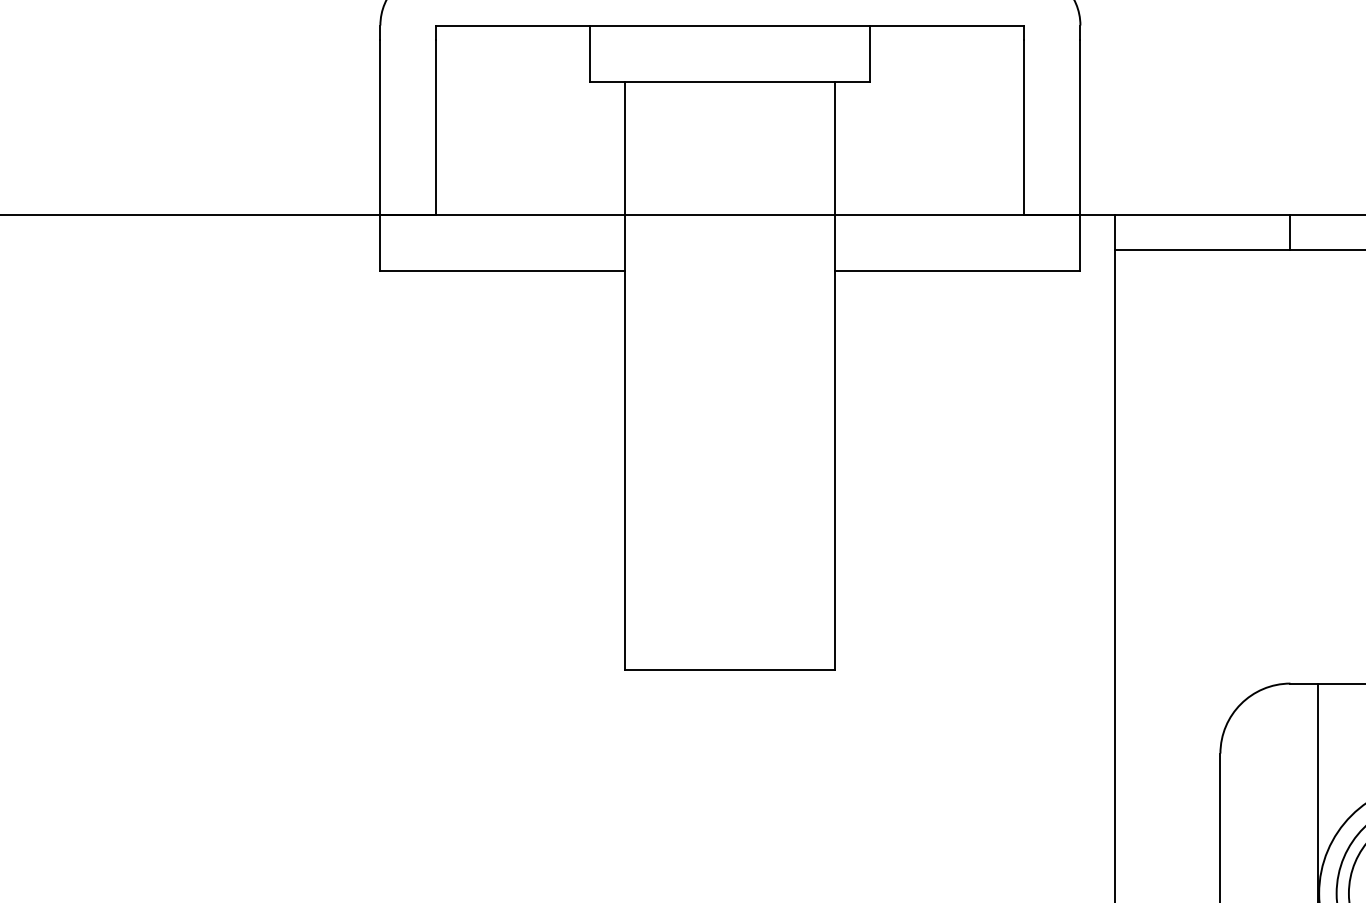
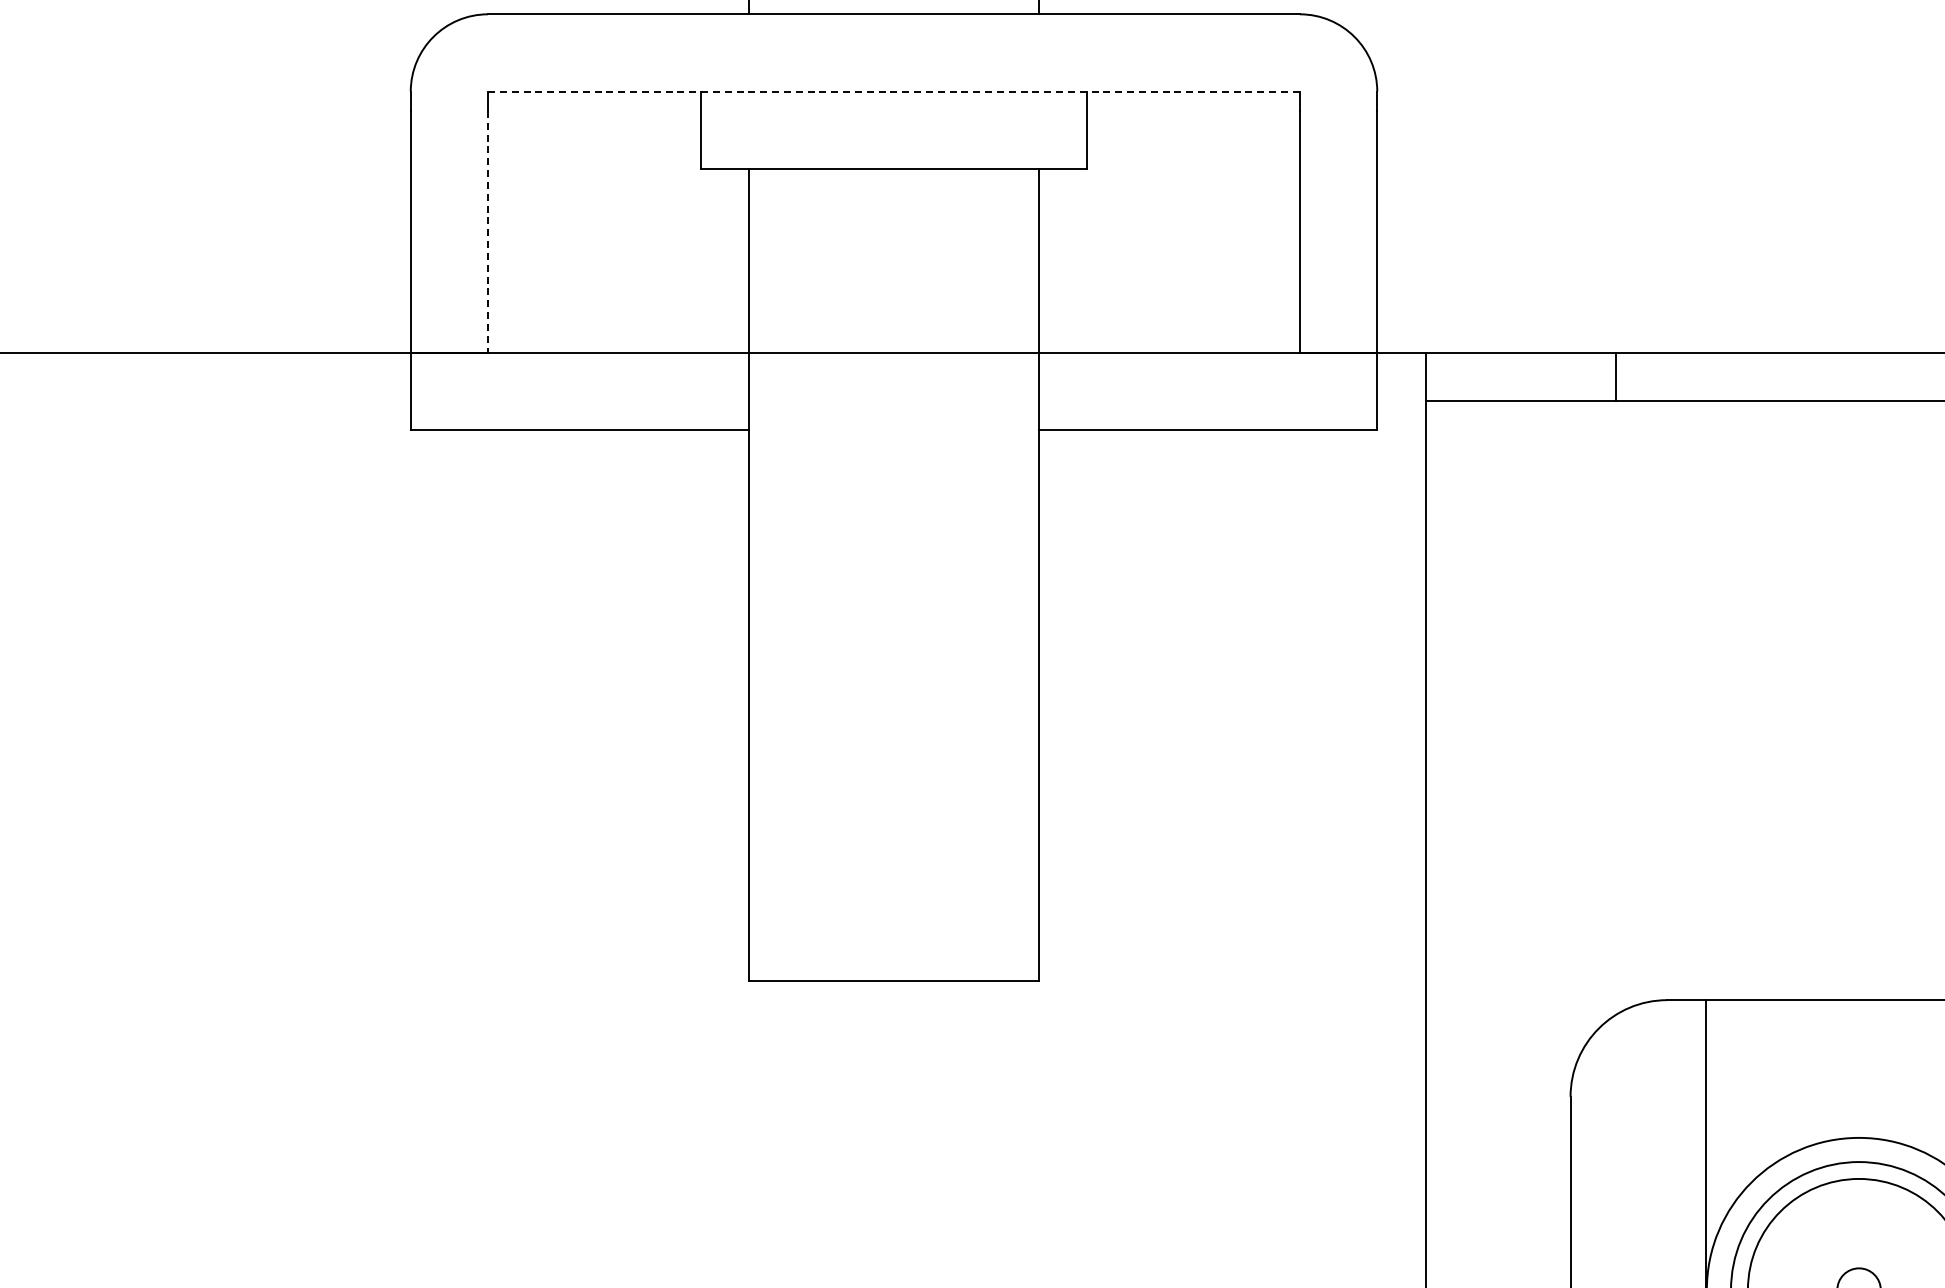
line: (730, 25) -> (894, 91), solid -> dashed
line: (436, 126) -> (488, 231), solid -> dashed
line: (1290, 231) -> (1616, 376), moved

